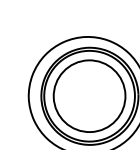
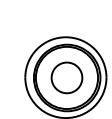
circle: (88, 95) -> (66, 77), size x0.62

